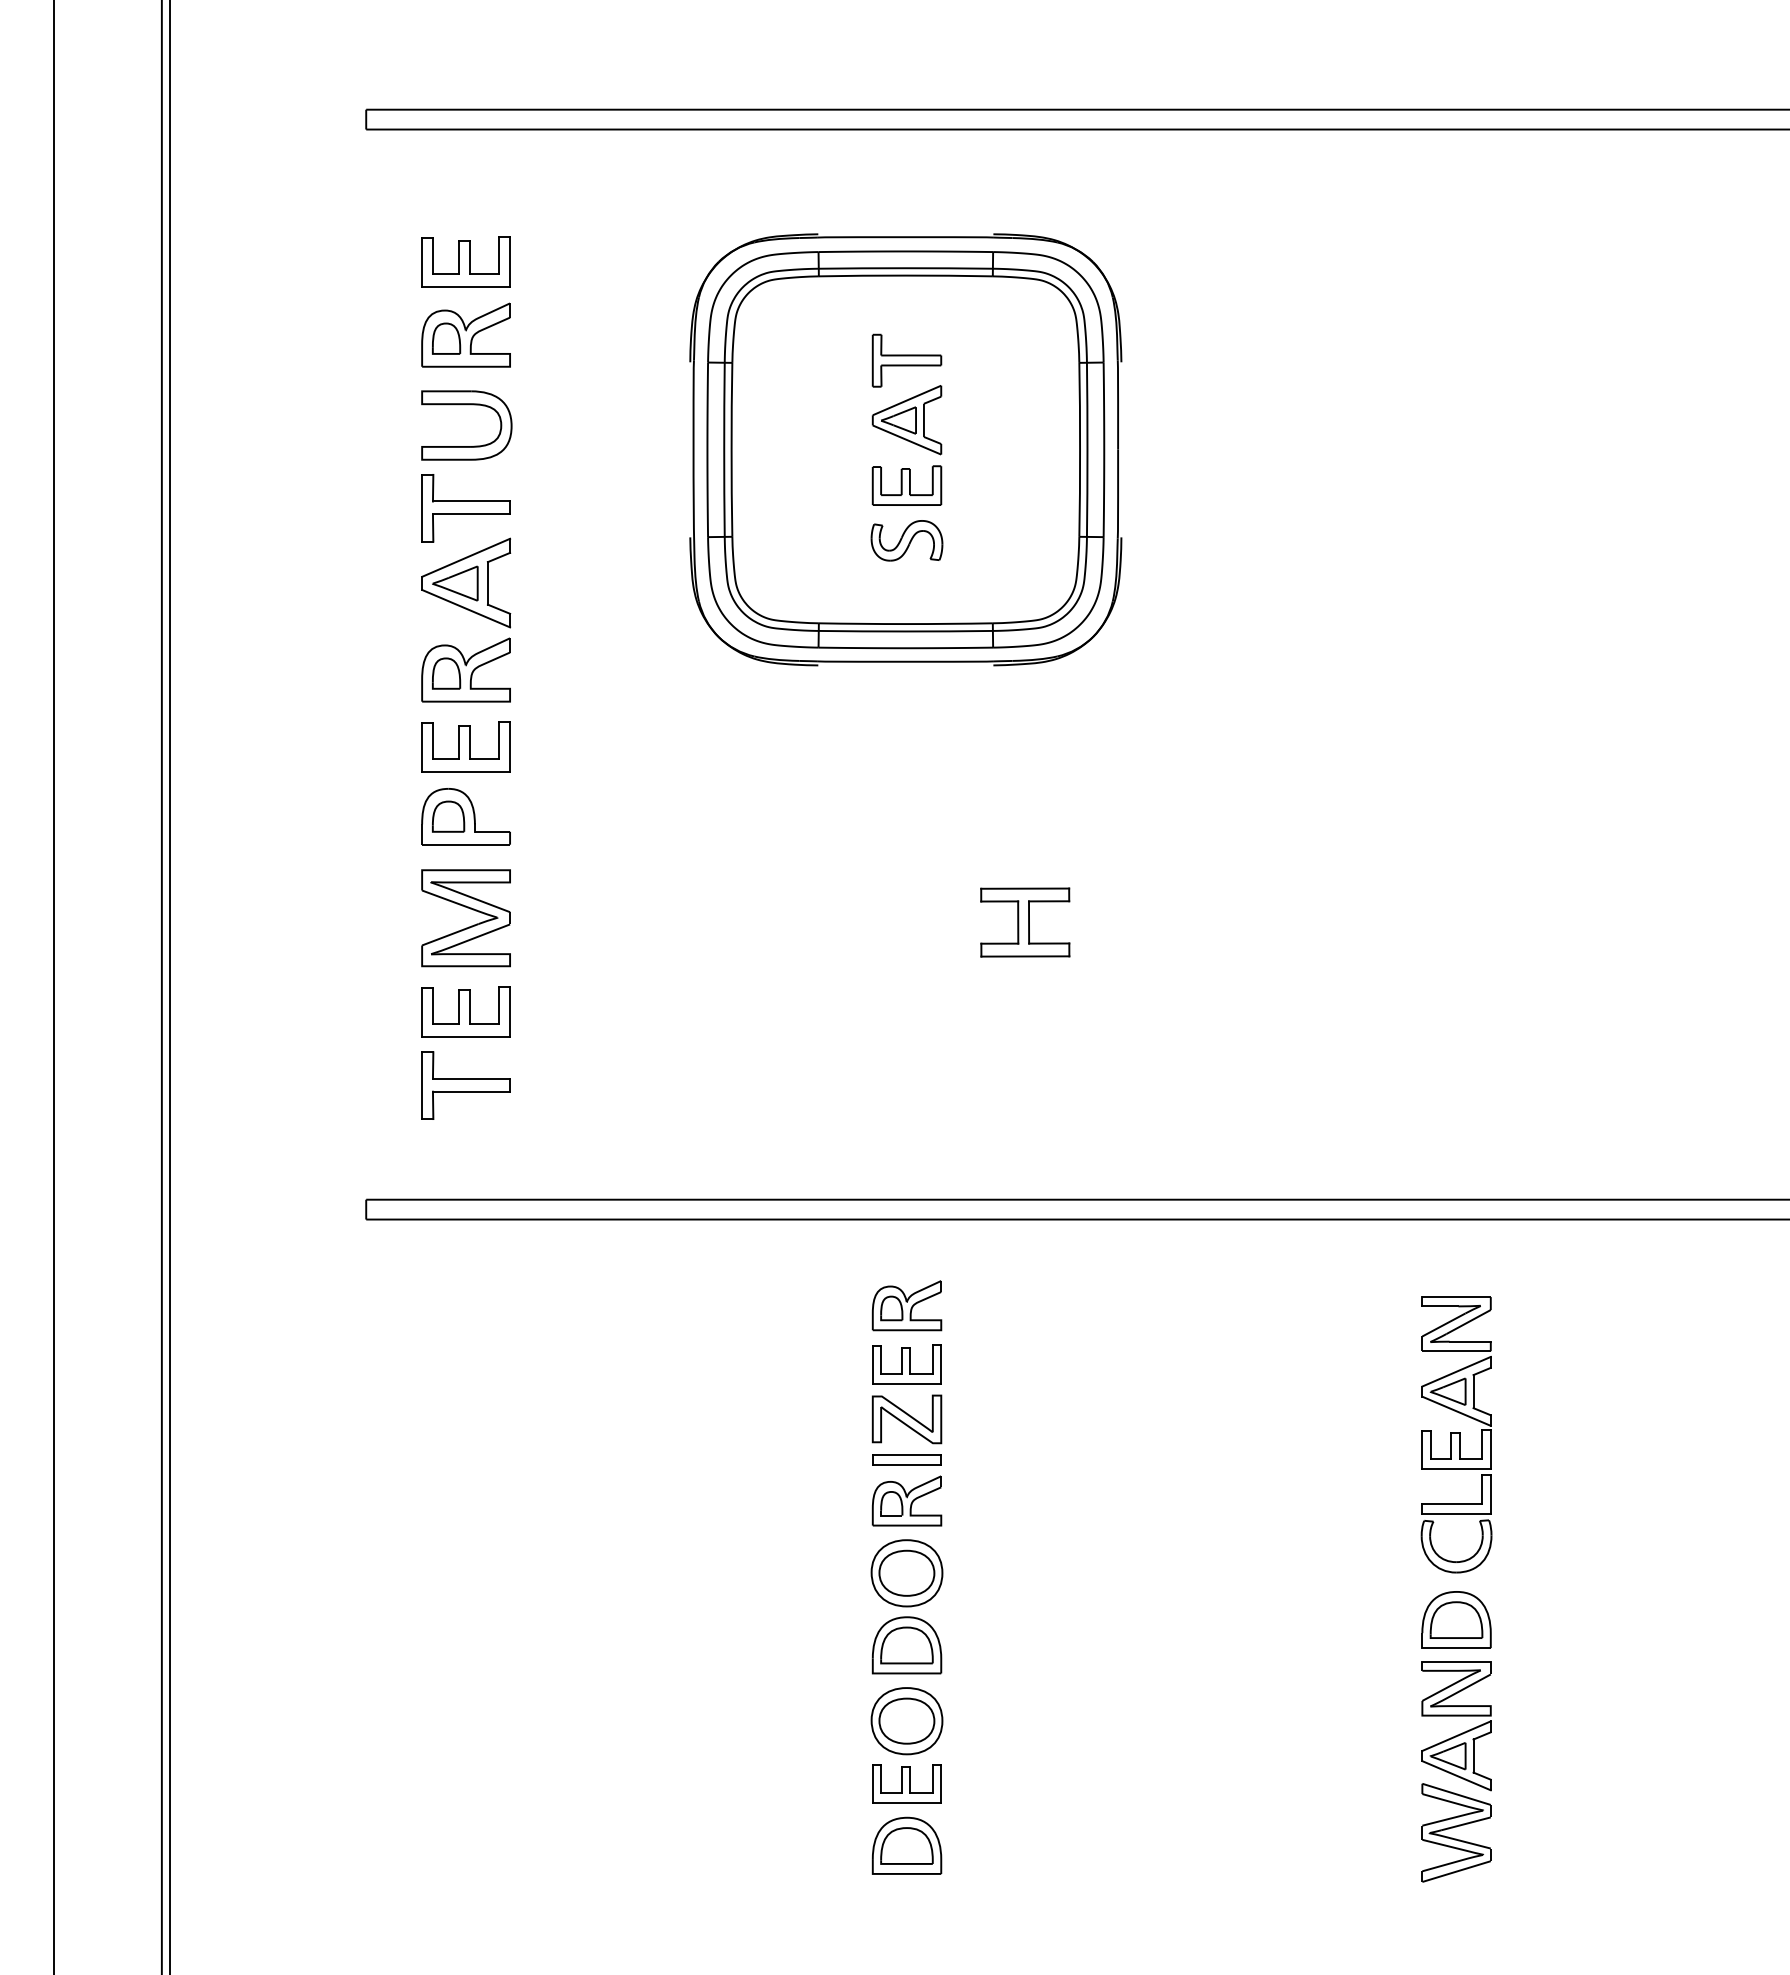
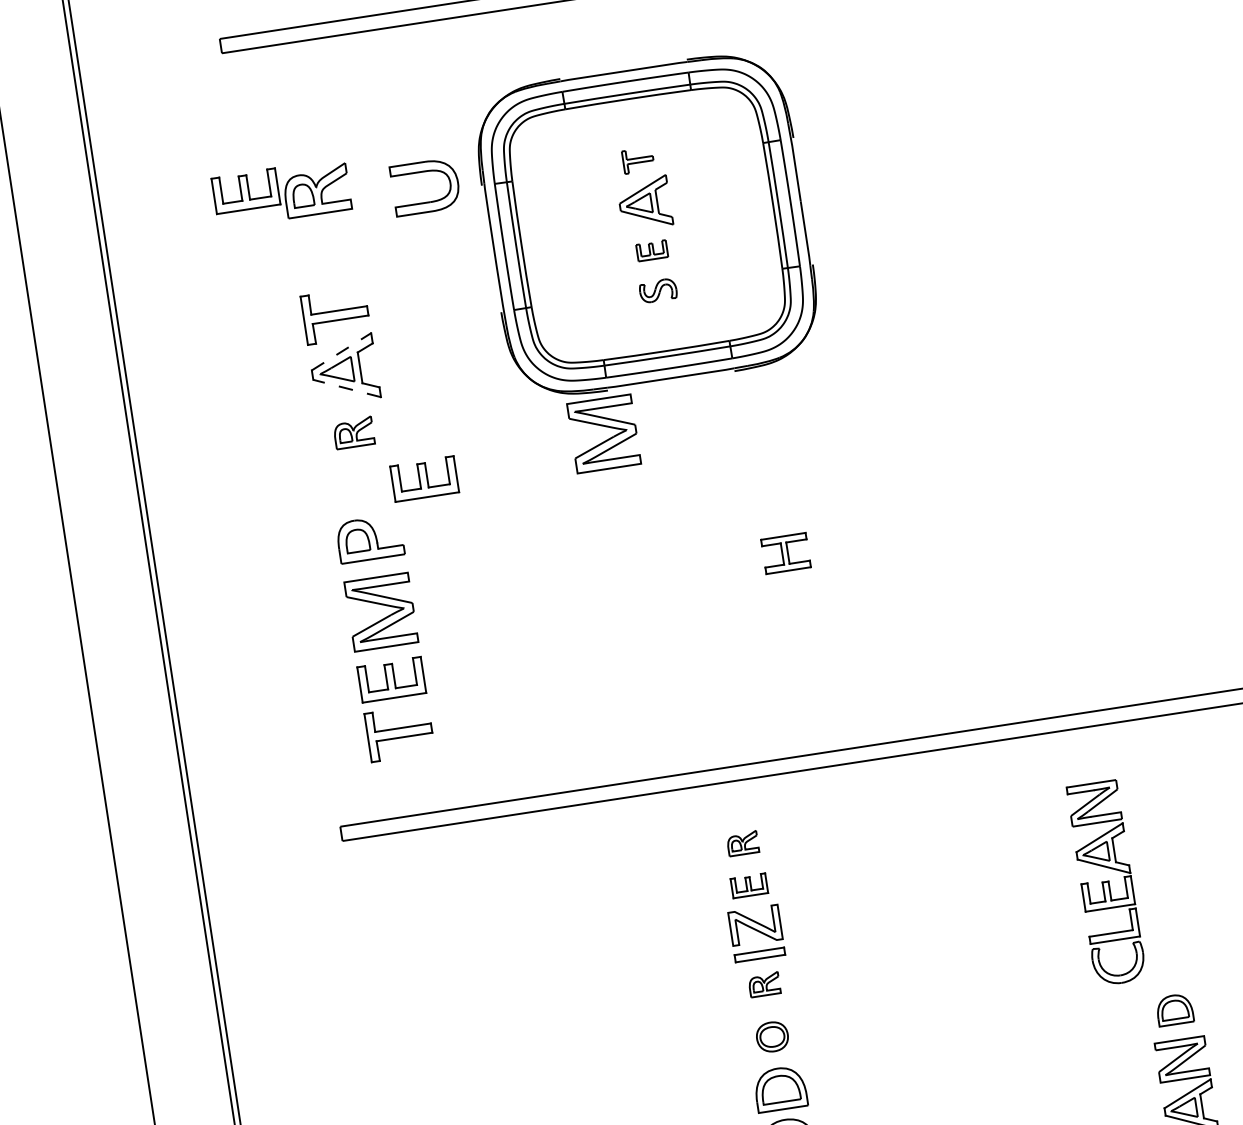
part: (465, 261) -> (245, 190), moved
part: (906, 360) -> (637, 160), size x0.6
part: (466, 405) -> (423, 172), moved
part: (906, 485) -> (651, 250), size x0.6
part: (906, 540) -> (657, 290), size x0.7
line: (466, 557) -> (341, 351), solid -> dashed
line: (466, 608) -> (347, 388), solid -> dashed
part: (465, 669) -> (353, 432), size x0.6
part: (806, 731) -> (606, 439), added
part: (465, 746) -> (424, 478), moved
part: (1025, 922) -> (786, 553), size x0.7
part: (906, 1305) -> (742, 843), size x0.6
part: (906, 1364) -> (749, 886), size x0.7
part: (1456, 1434) -> (1106, 883), moved
part: (906, 1500) -> (764, 984), size x0.6
part: (906, 1573) -> (772, 1037), size x0.6
part: (1456, 1619) -> (1174, 1009), size x0.7

